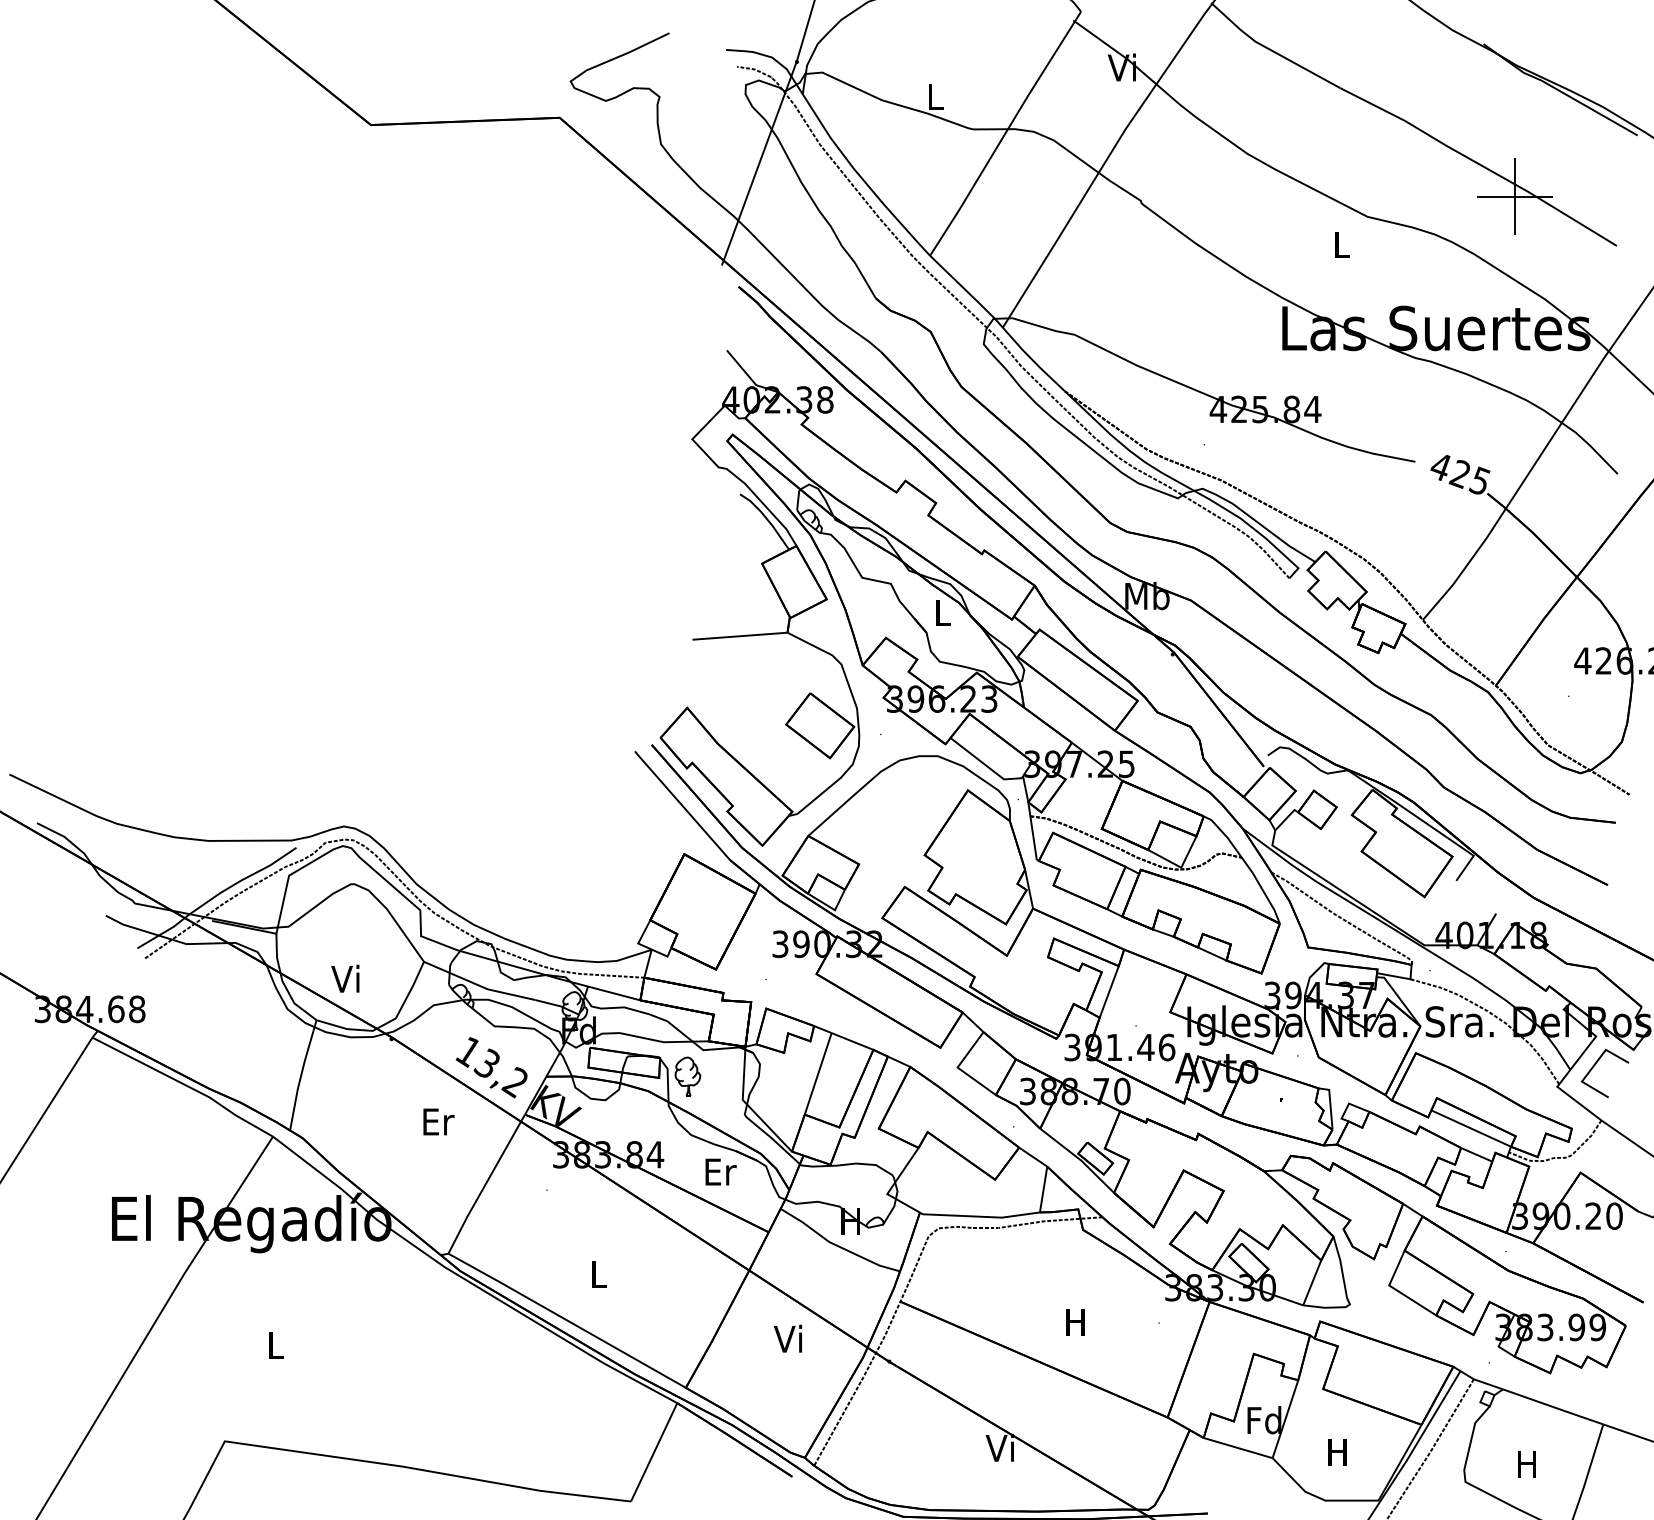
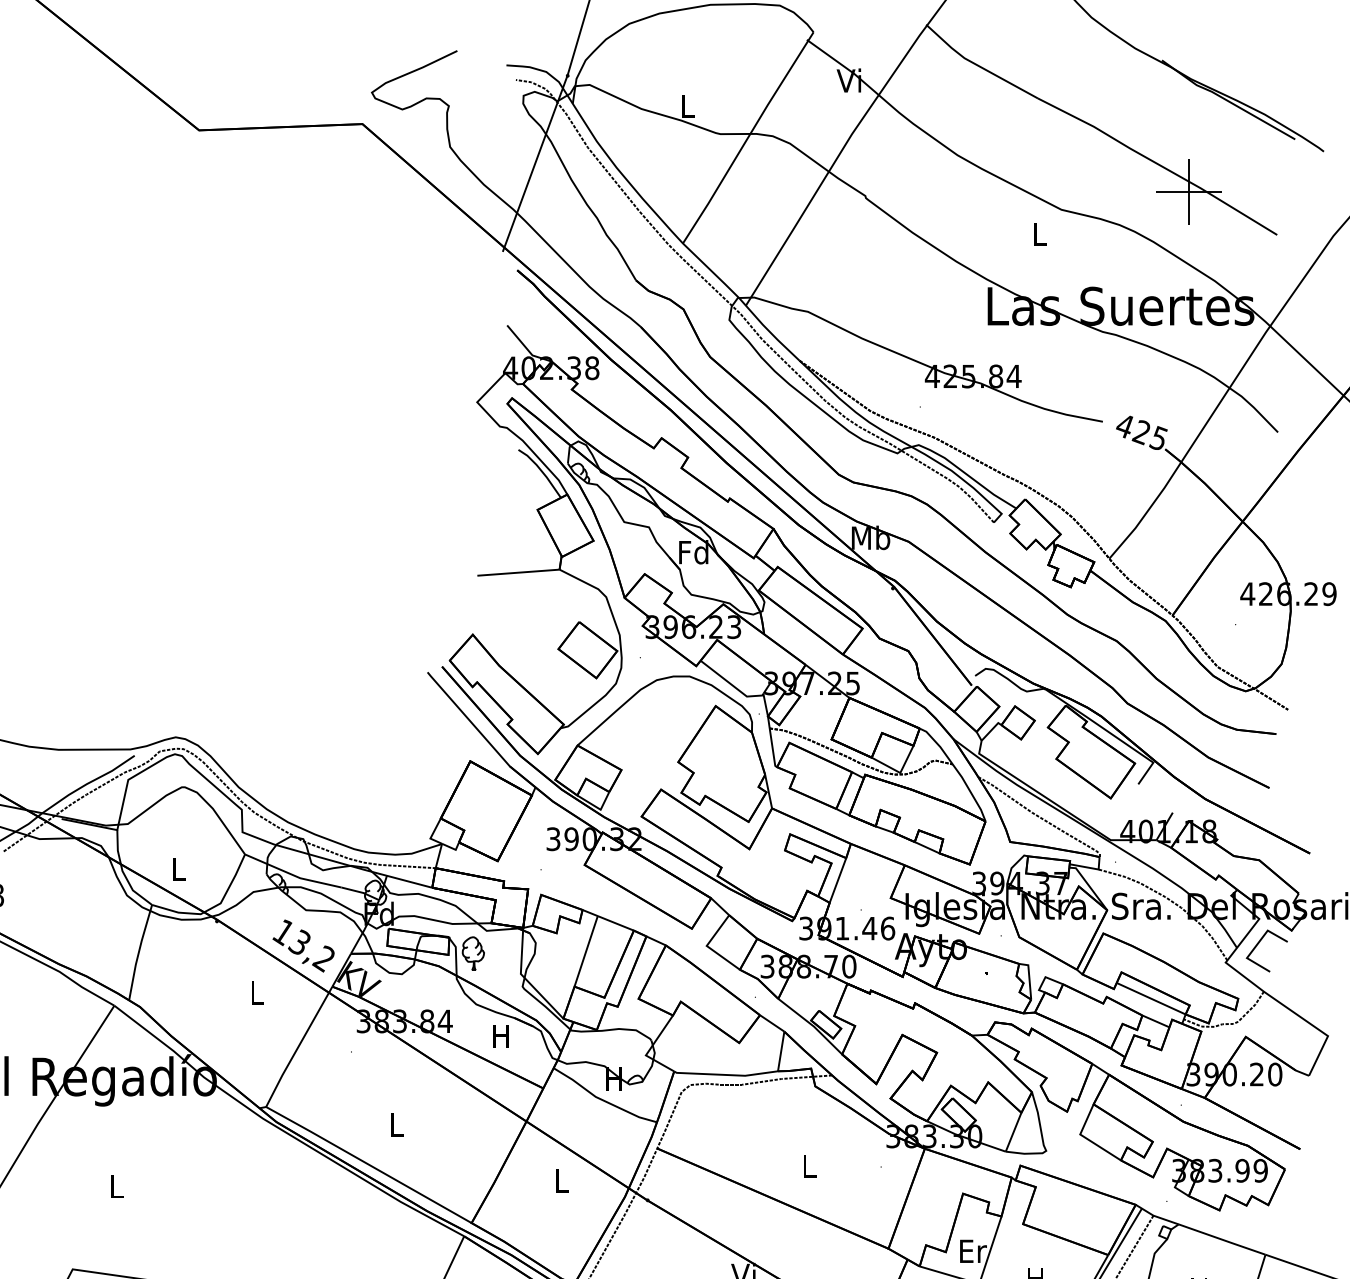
text: (942, 612) -> (693, 552), L -> Fd
text: (345, 978) -> (177, 868), Vi -> L
text: (438, 1121) -> (257, 992), Er -> L
text: (720, 1171) -> (501, 1035), Er -> H
text: (1075, 1322) -> (808, 1166), H -> L
text: (788, 1338) -> (560, 1180), Vi -> L
text: (1264, 1420) -> (972, 1251), Fd -> Er

